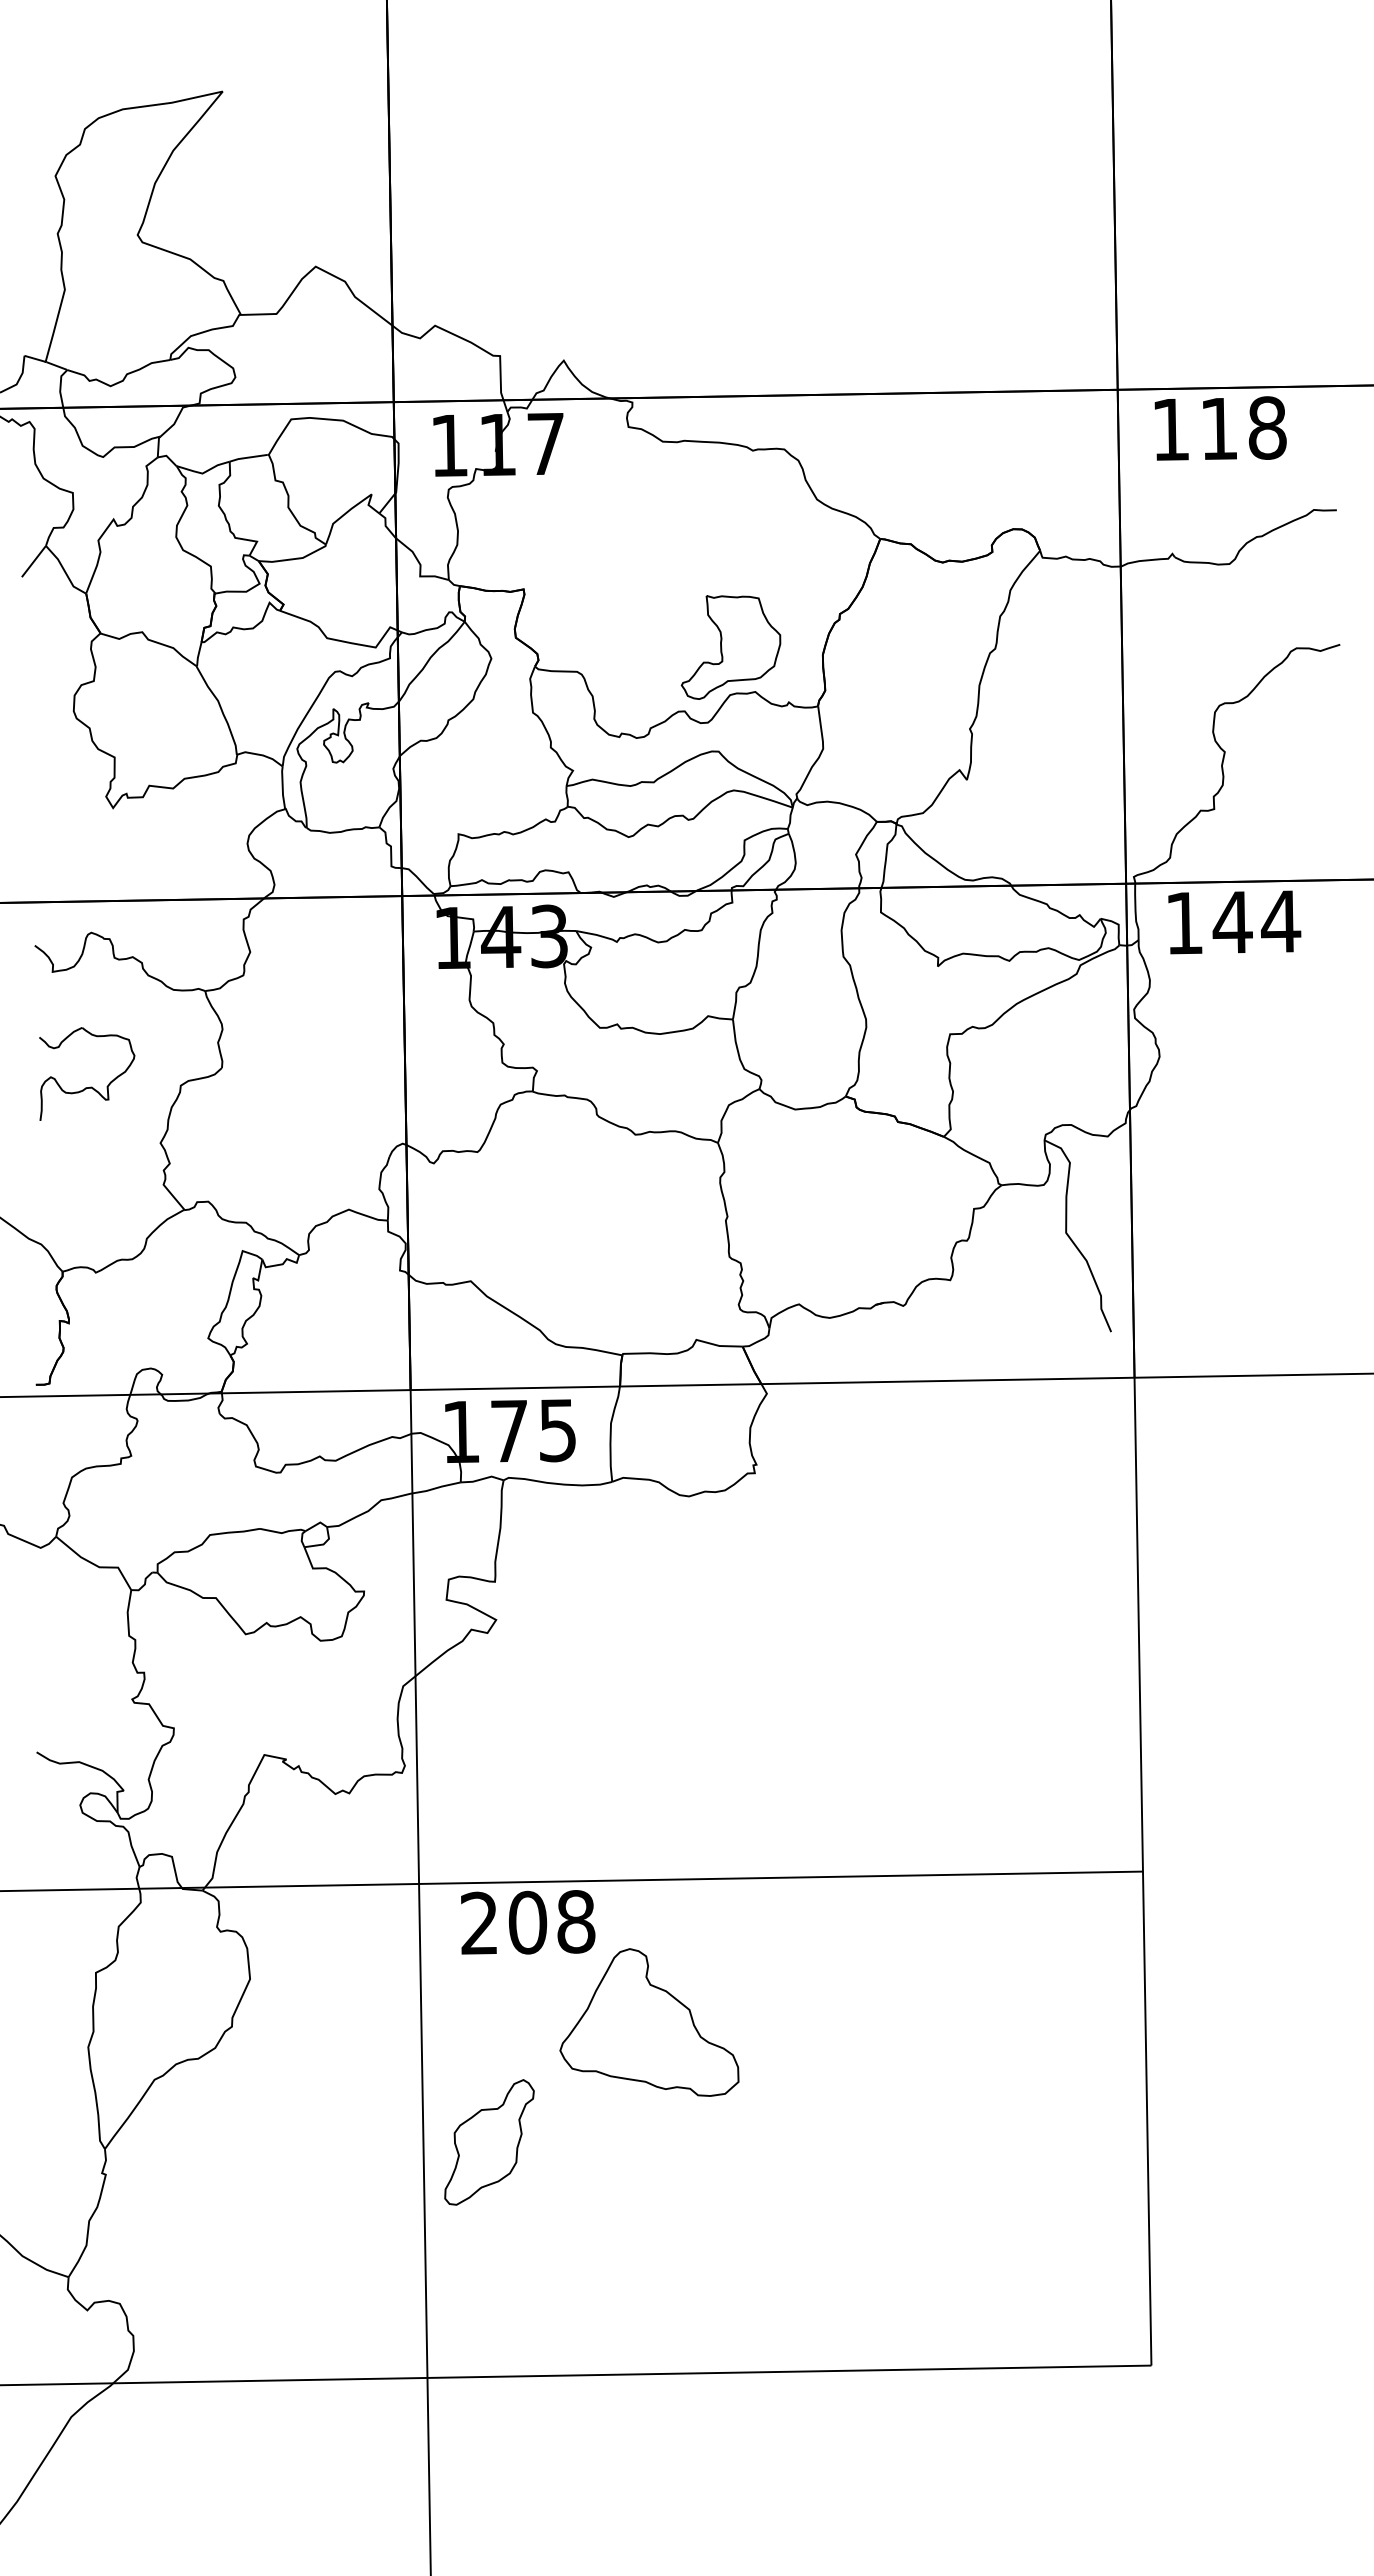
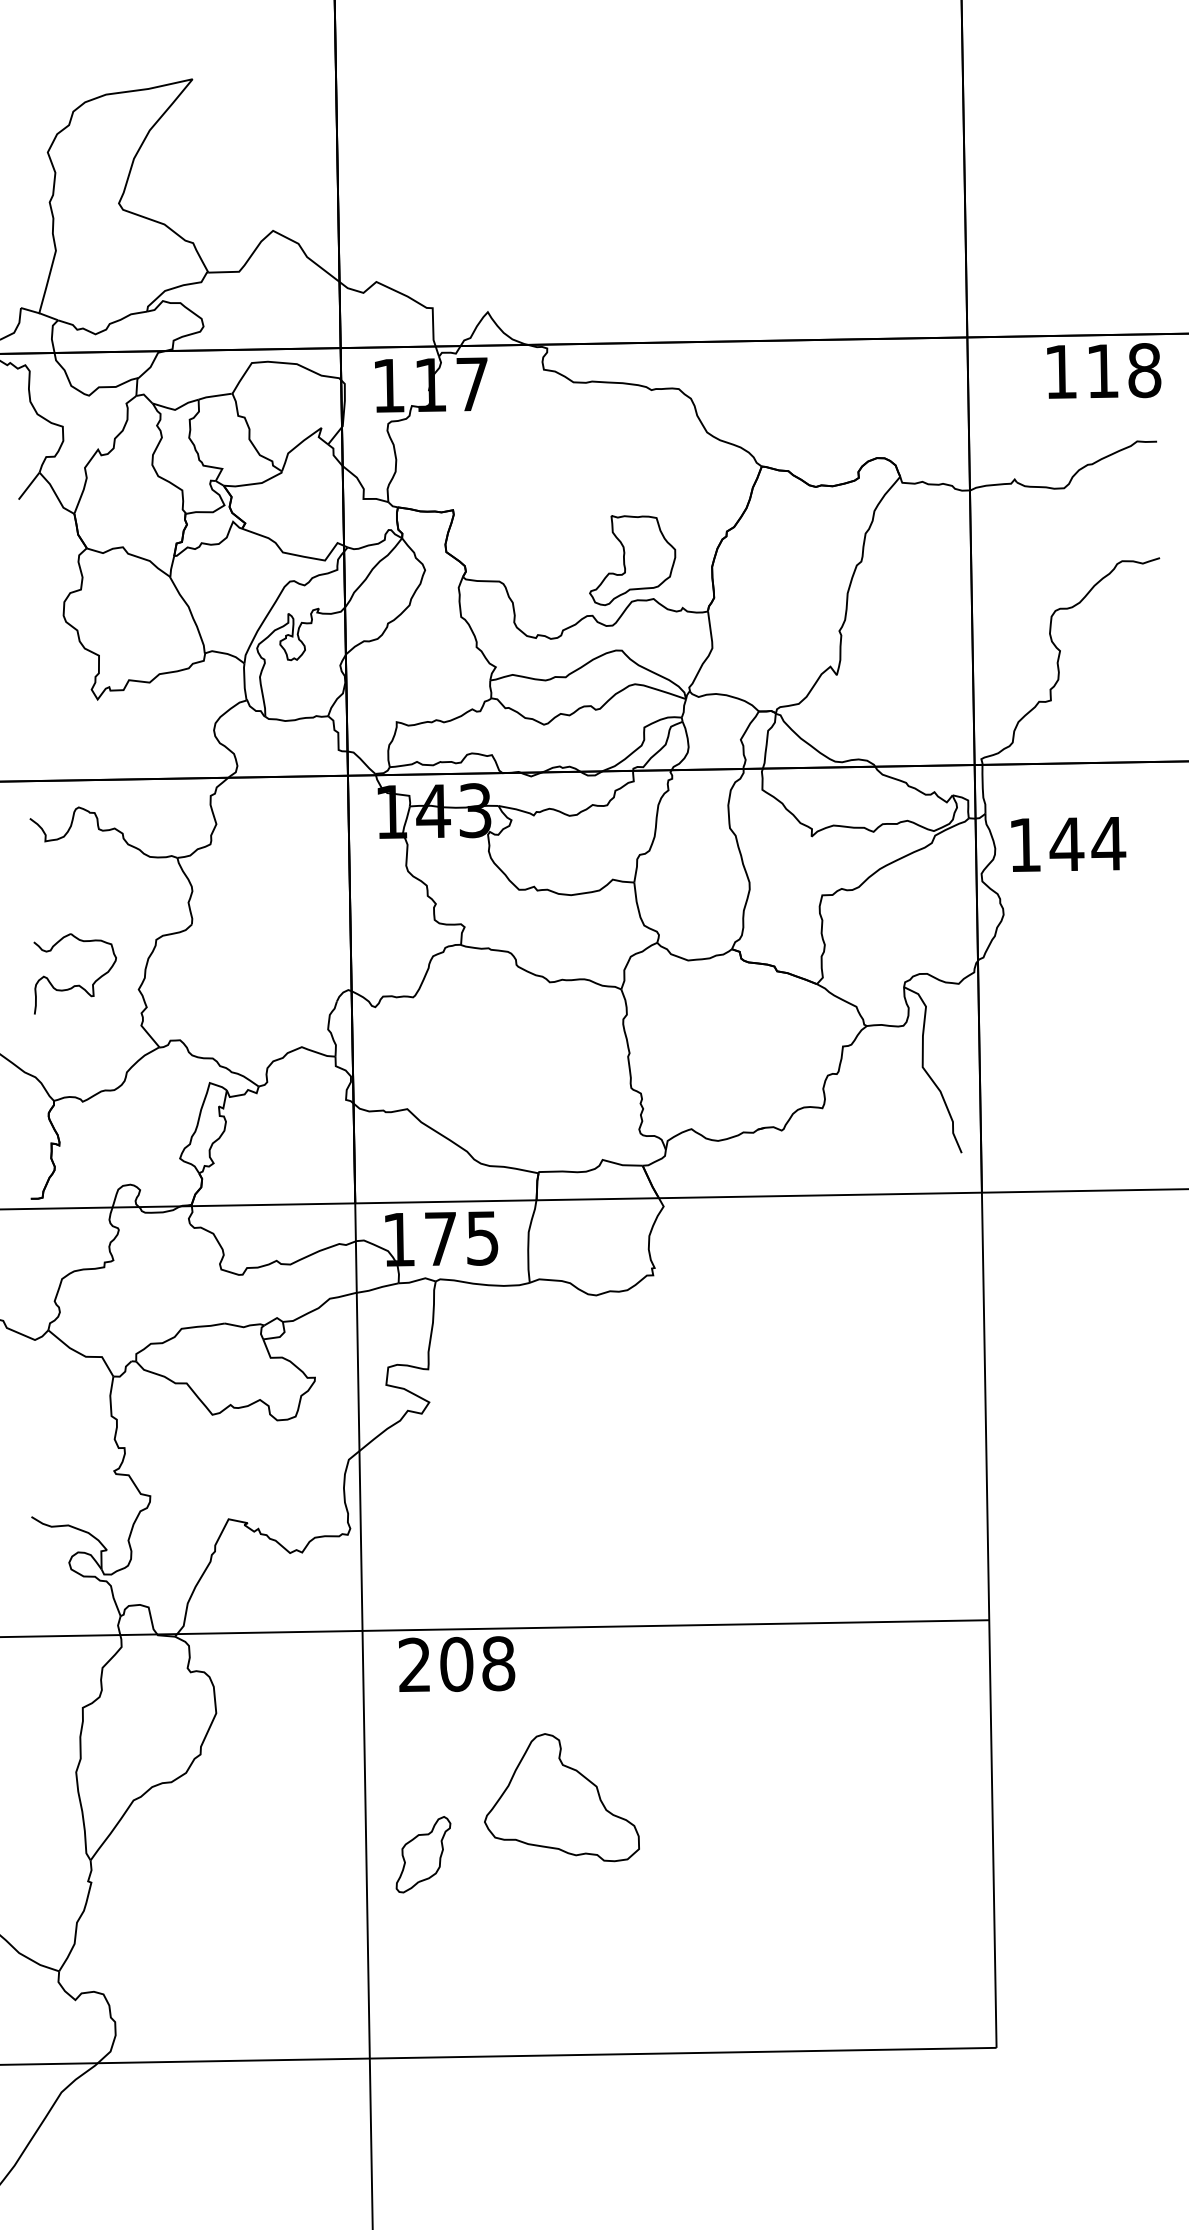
text: (1220, 428) -> (1103, 370), moved
text: (1234, 922) -> (1068, 844), moved
part: (90, 1086) -> (78, 984), moved
part: (649, 2022) -> (562, 1797), moved
part: (489, 2142) -> (423, 1854), size x0.7

